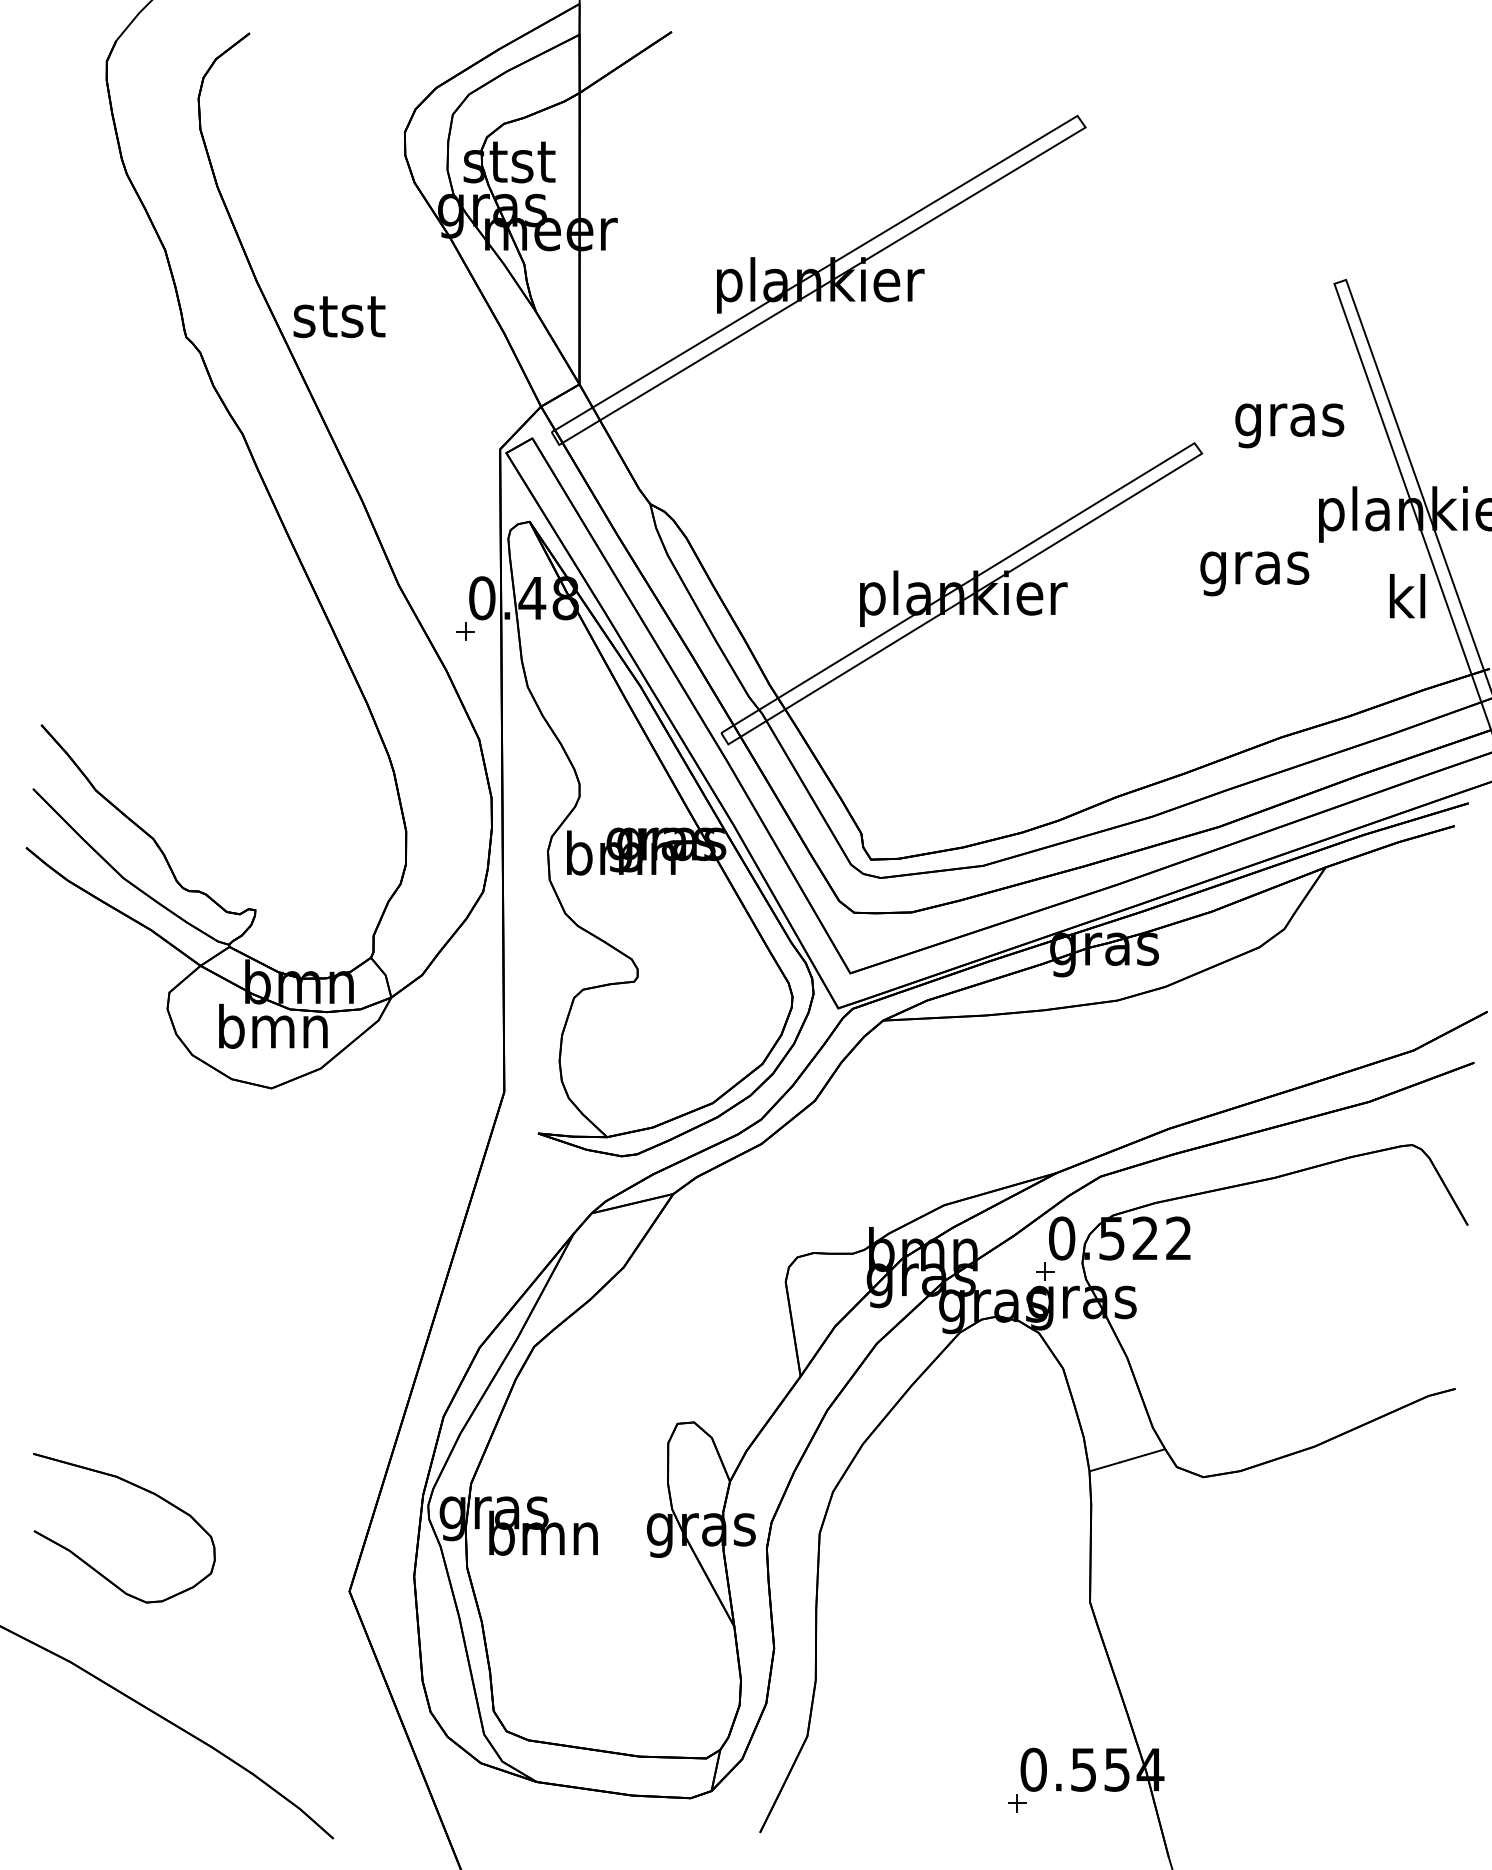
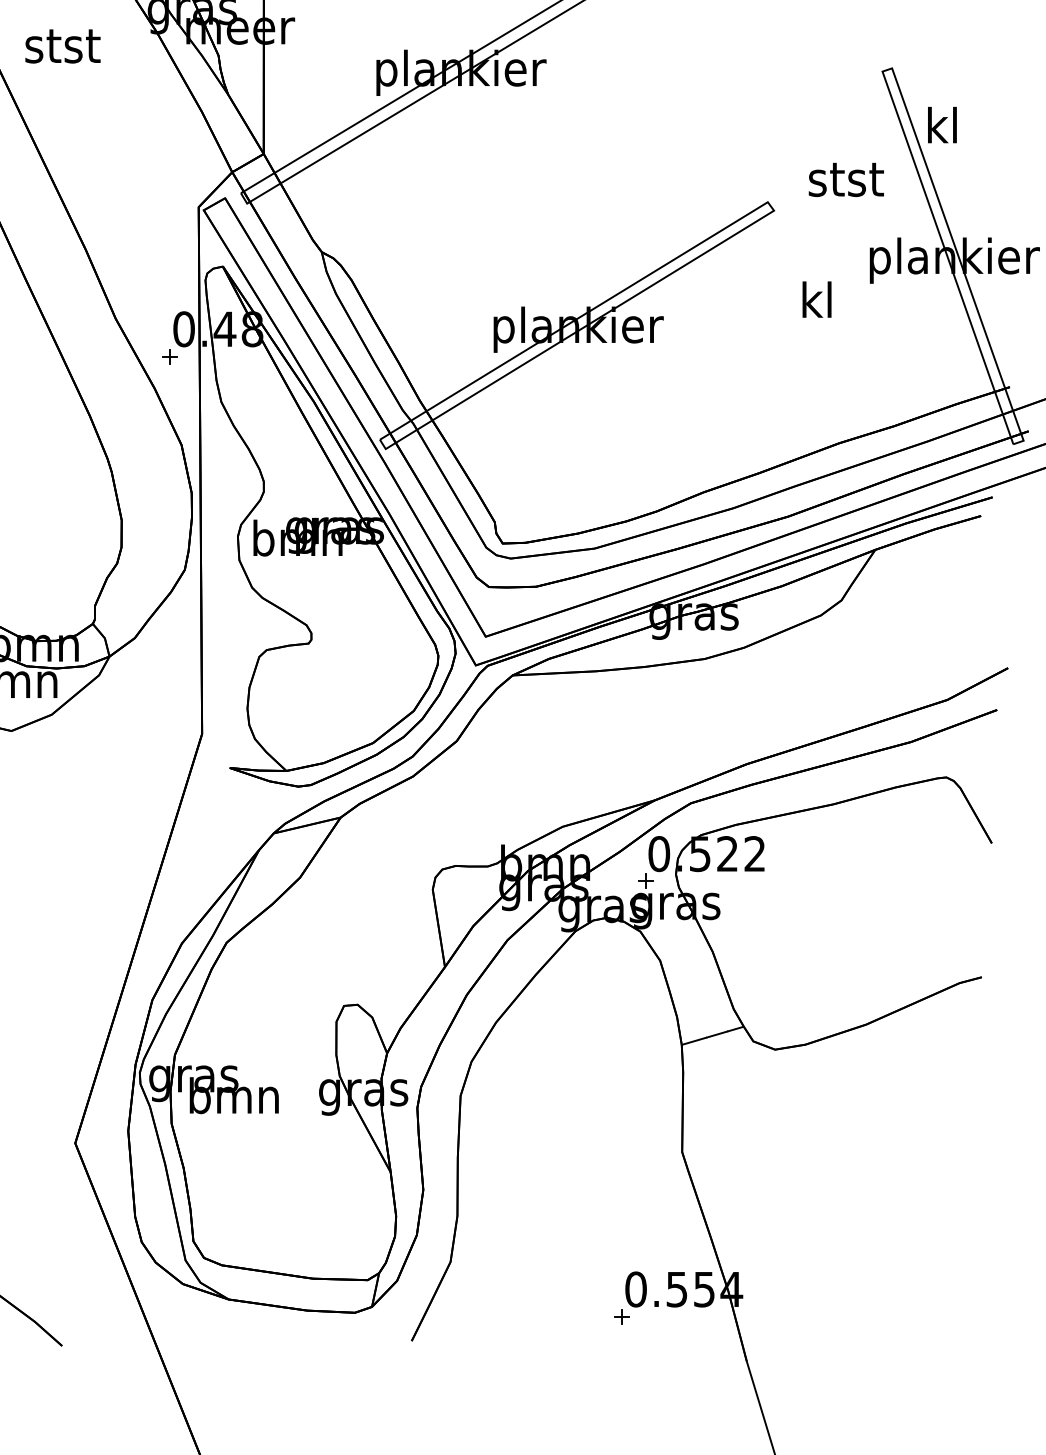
text: (339, 317) -> (62, 46), moved
text: (1289, 421) -> (845, 184), gras -> stst
text: (1254, 567) -> (816, 304), gras -> kl
text: (1407, 596) -> (942, 125), moved

